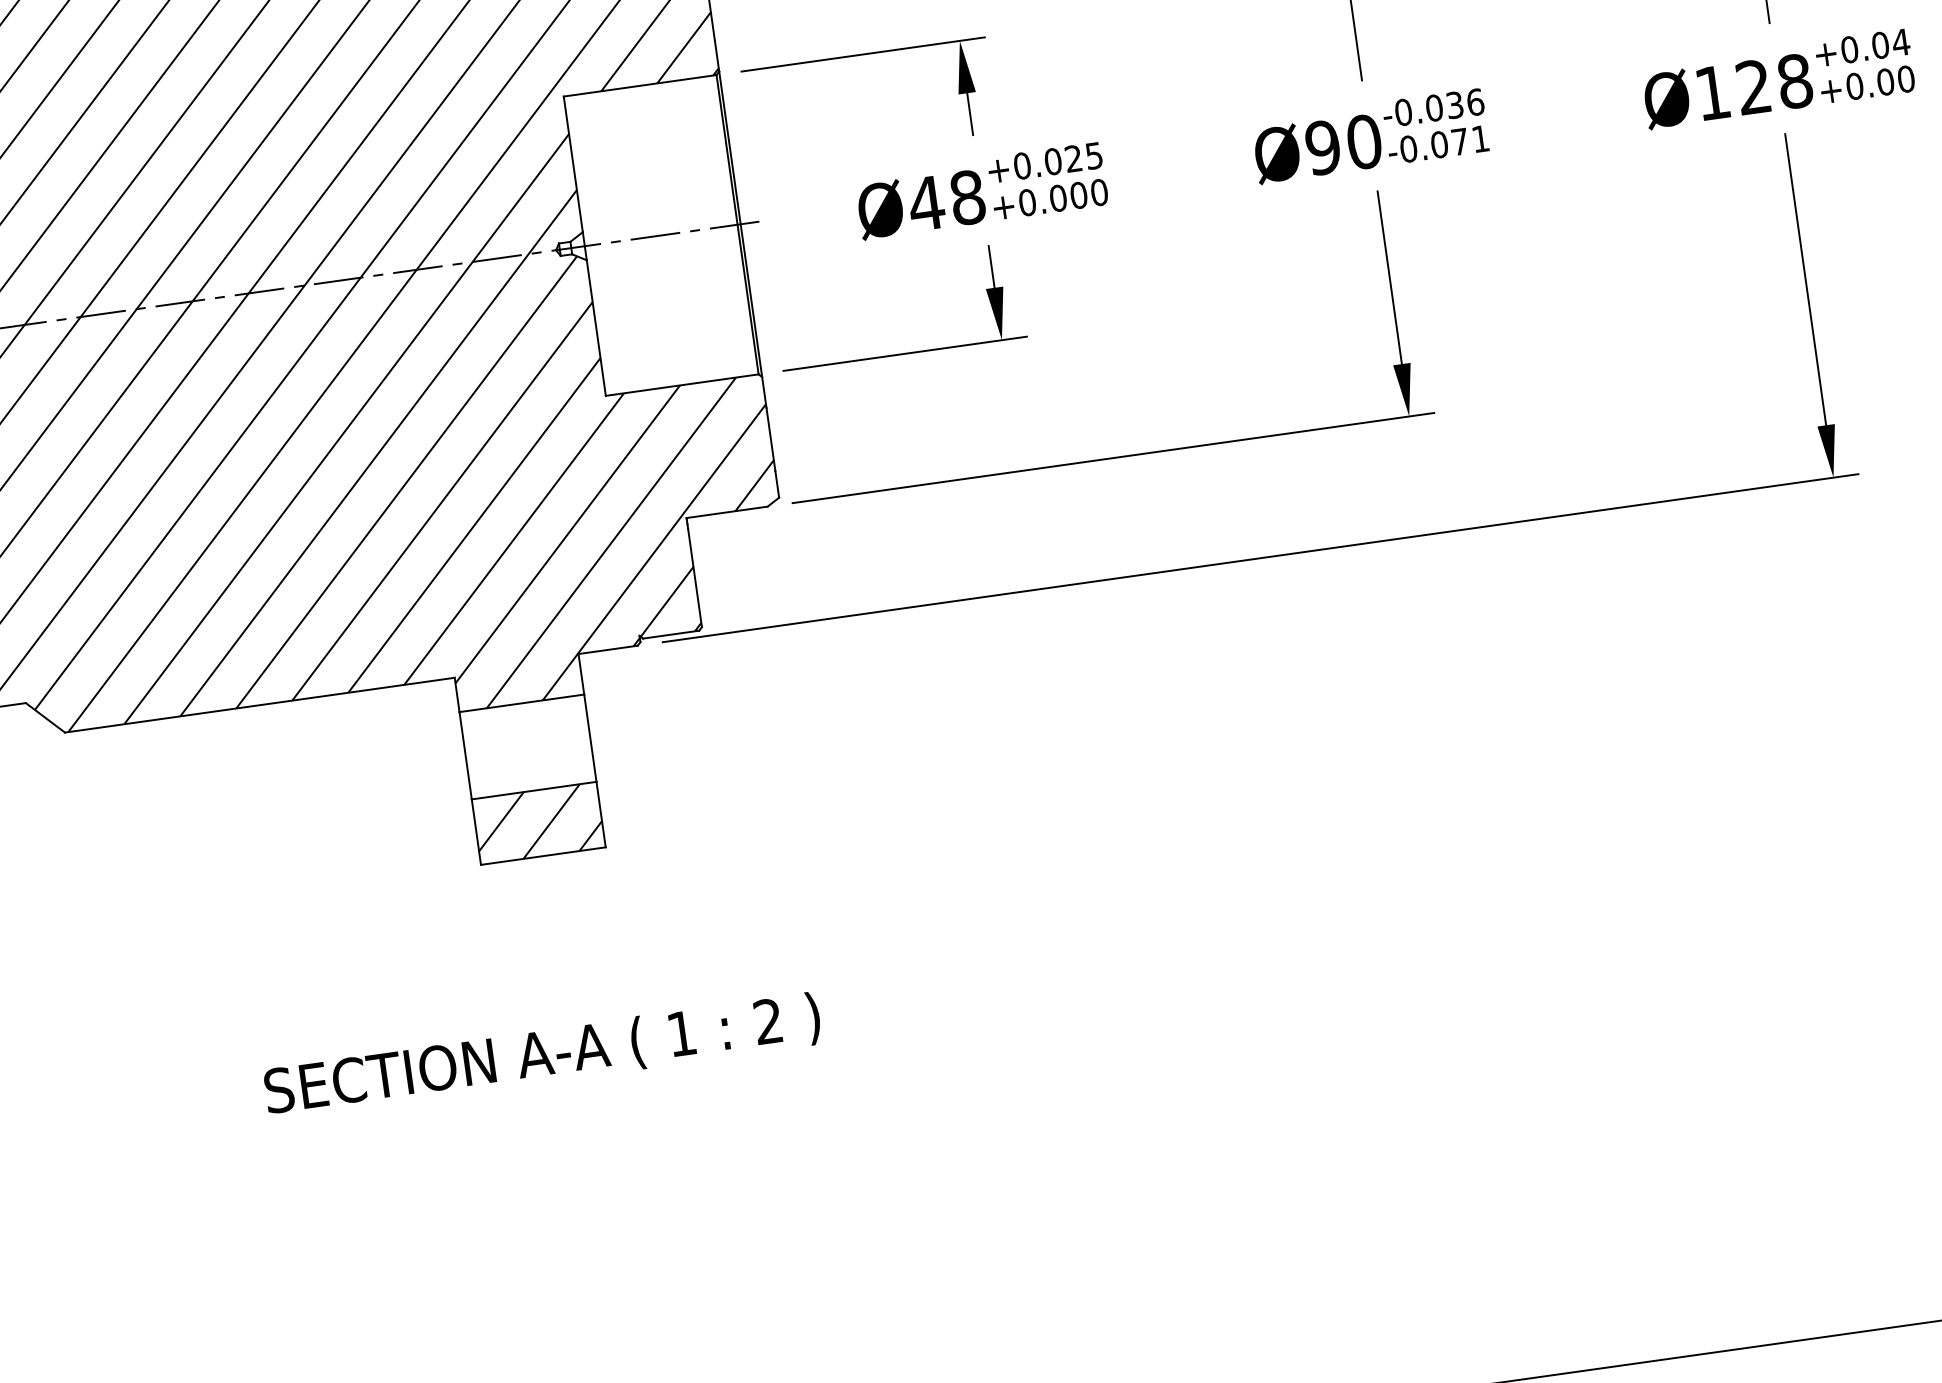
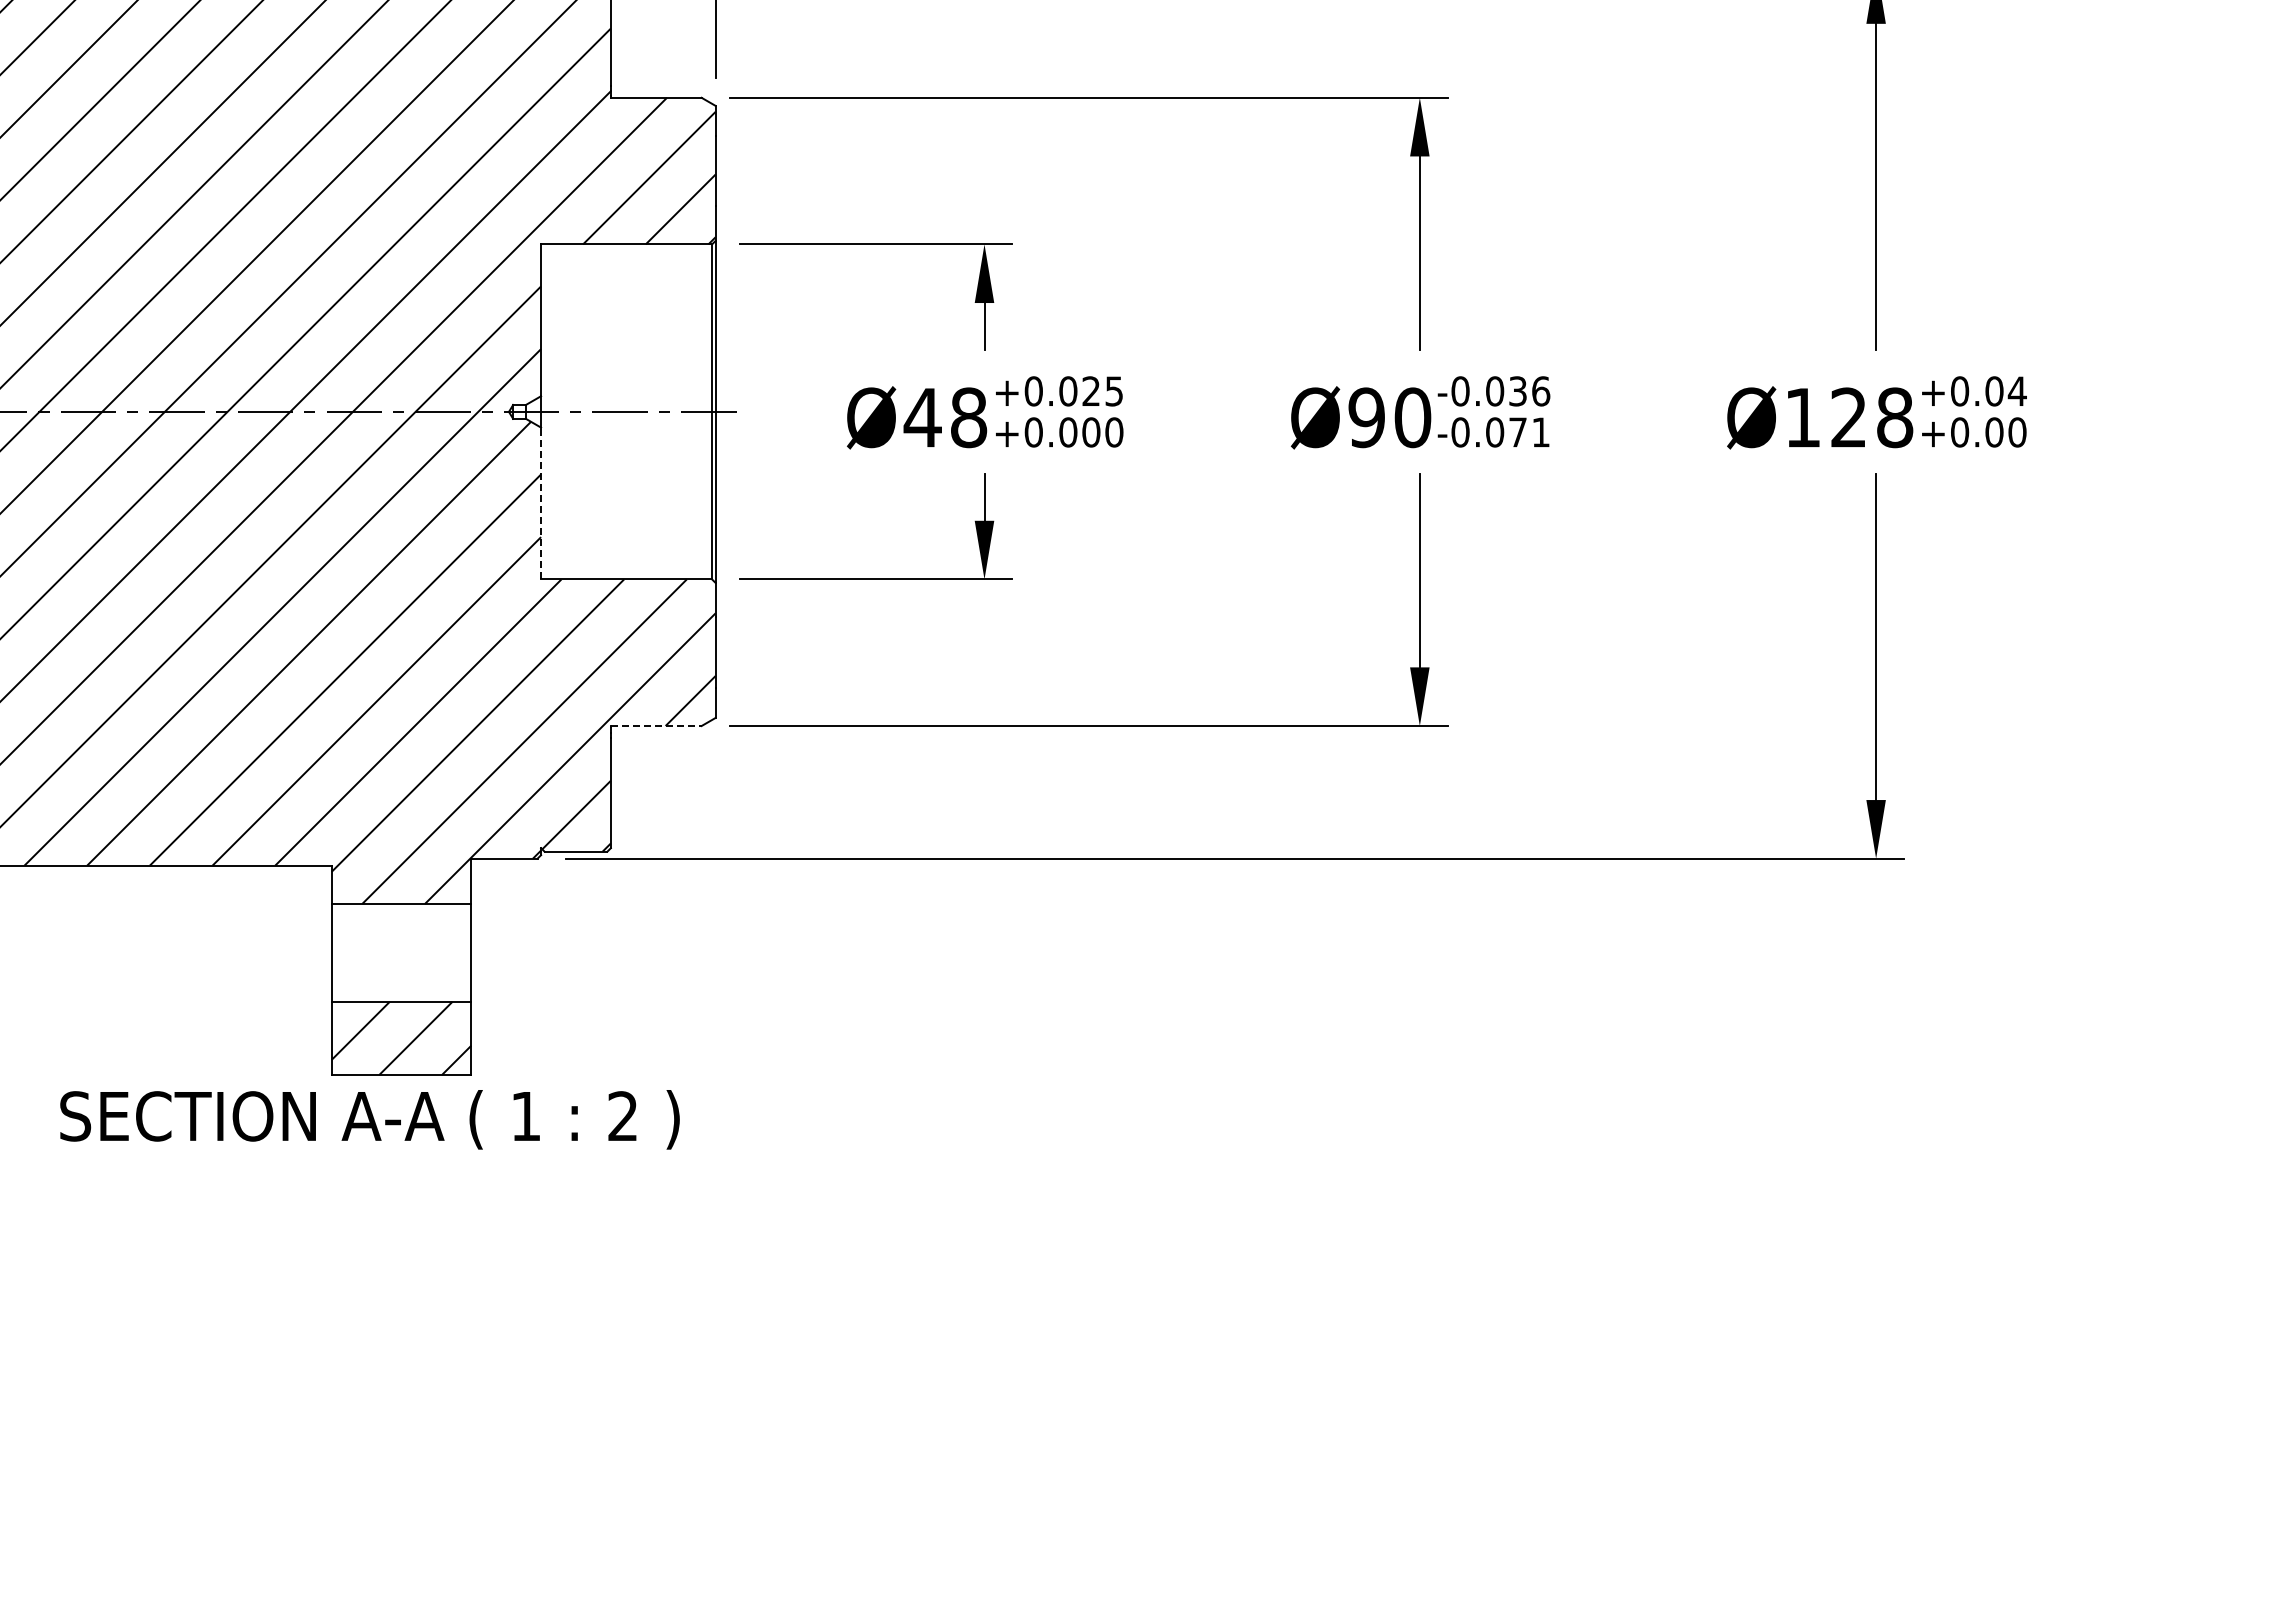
line: (596, 327) -> (541, 503), solid -> dashed
line: (727, 512) -> (656, 726), solid -> dashed
text: (542, 1056) -> (369, 1119), moved

